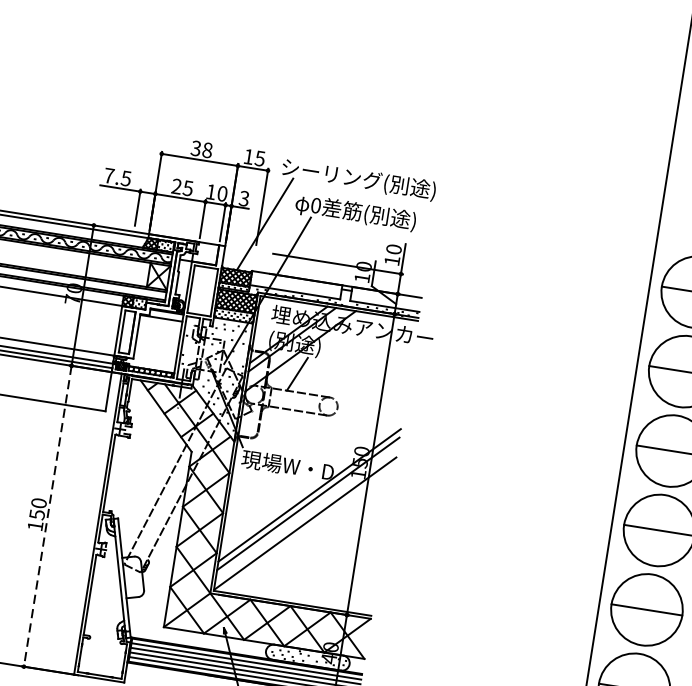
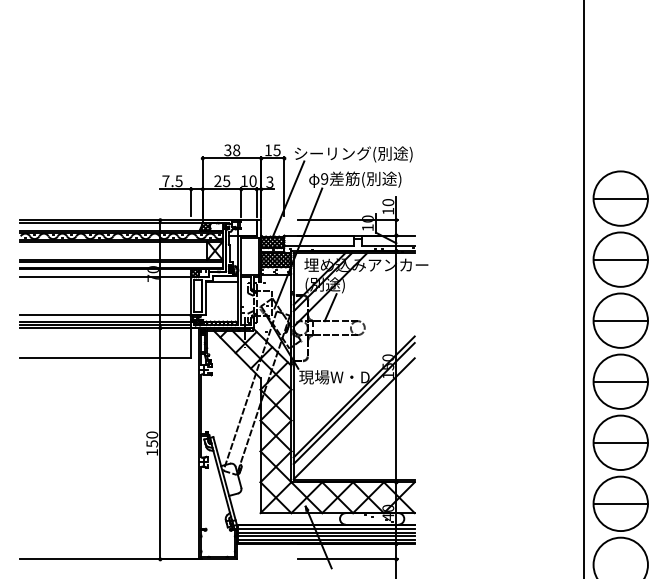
text: (315, 205) -> (324, 178), 0 -> 9
line: (48, 515) -> (160, 443), dashed -> solid

